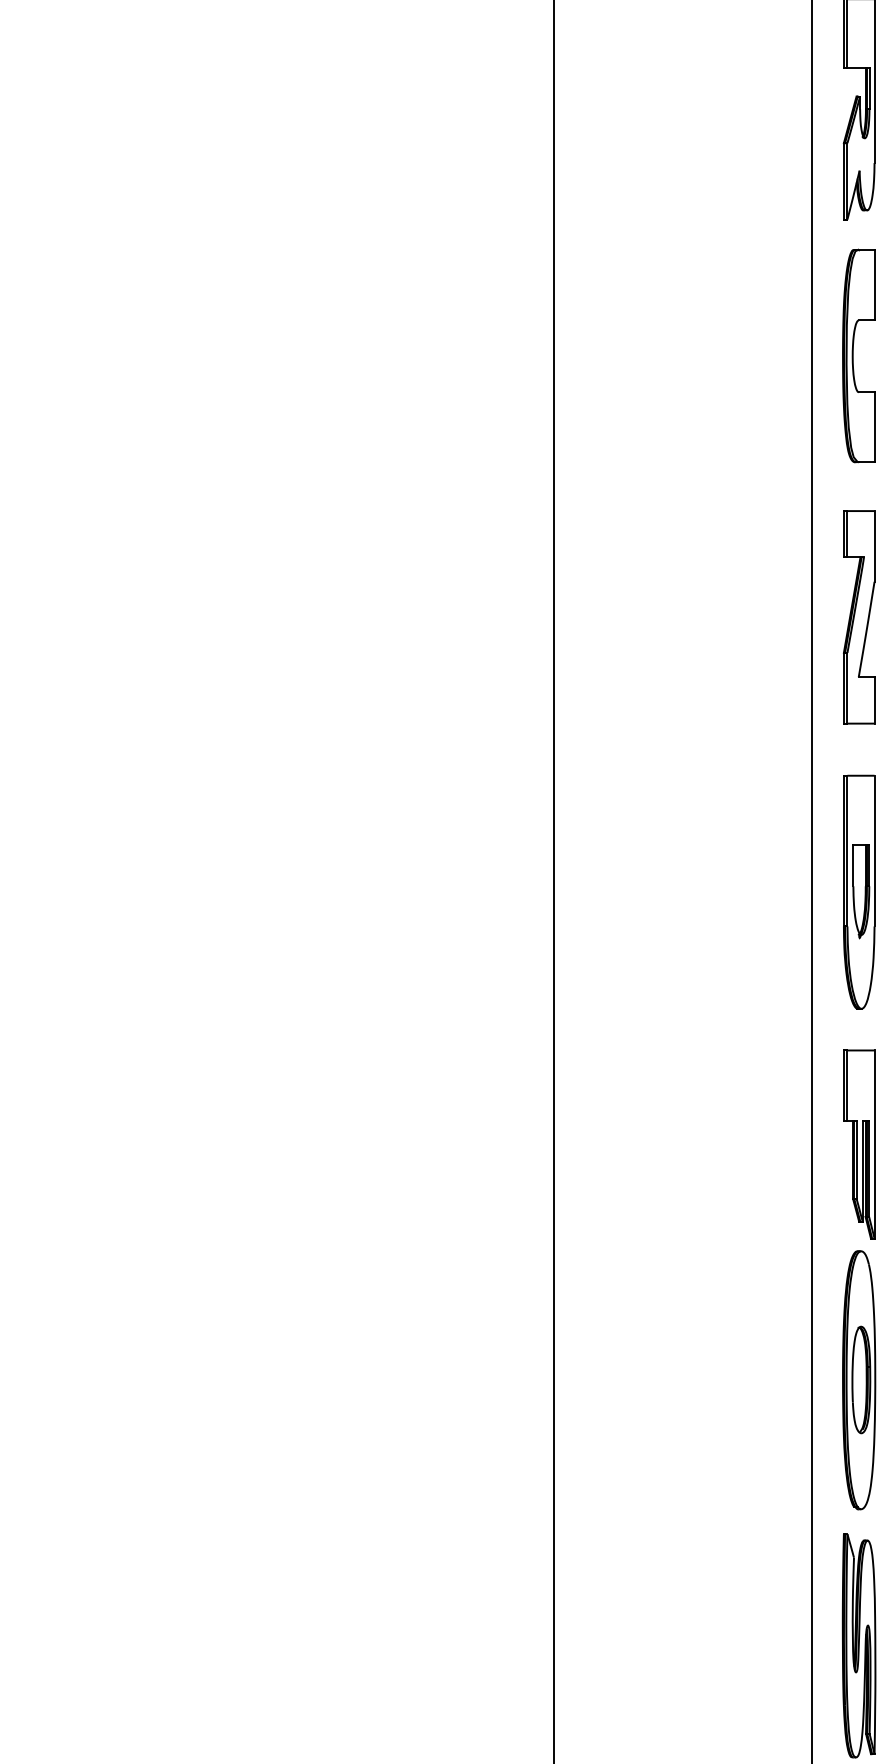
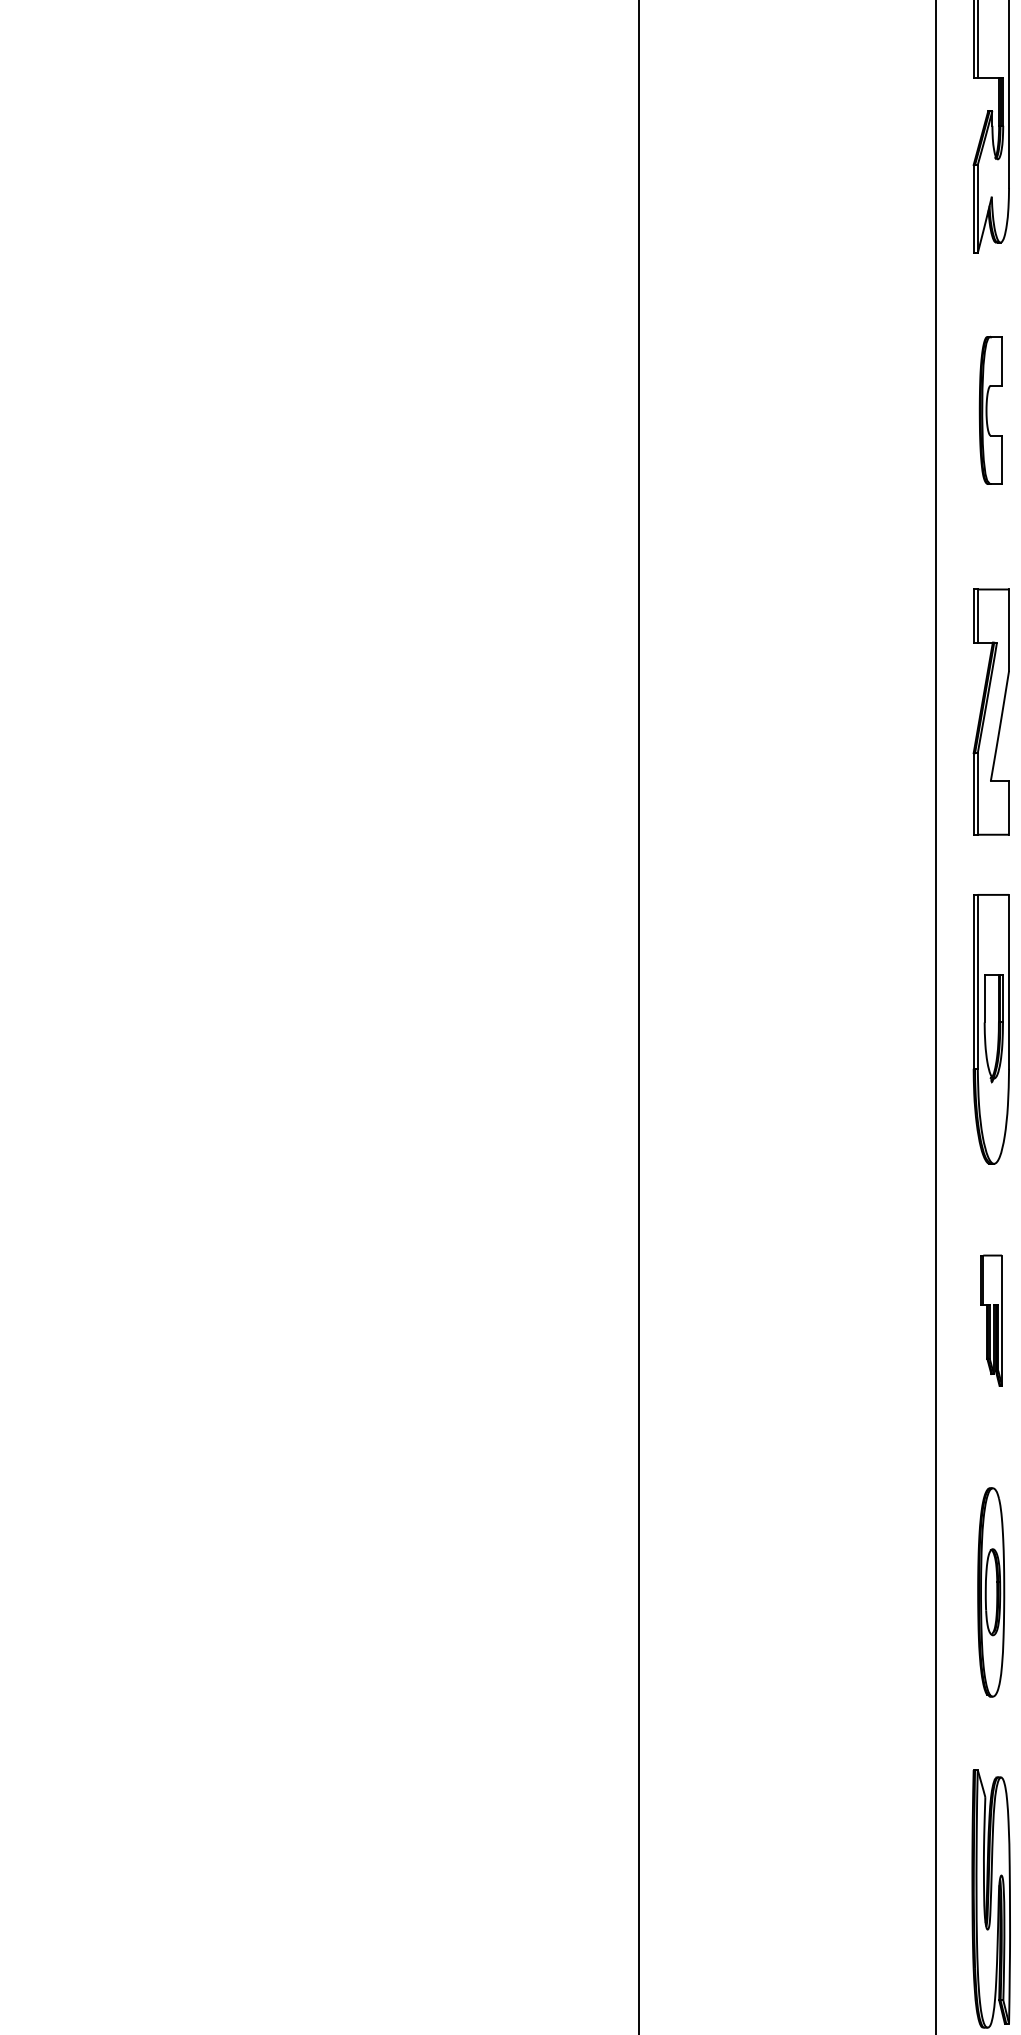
part: (858, 355) -> (990, 410), size x0.6
part: (859, 1144) -> (991, 1320), size x0.6
part: (858, 1380) -> (990, 1592), size x0.7

